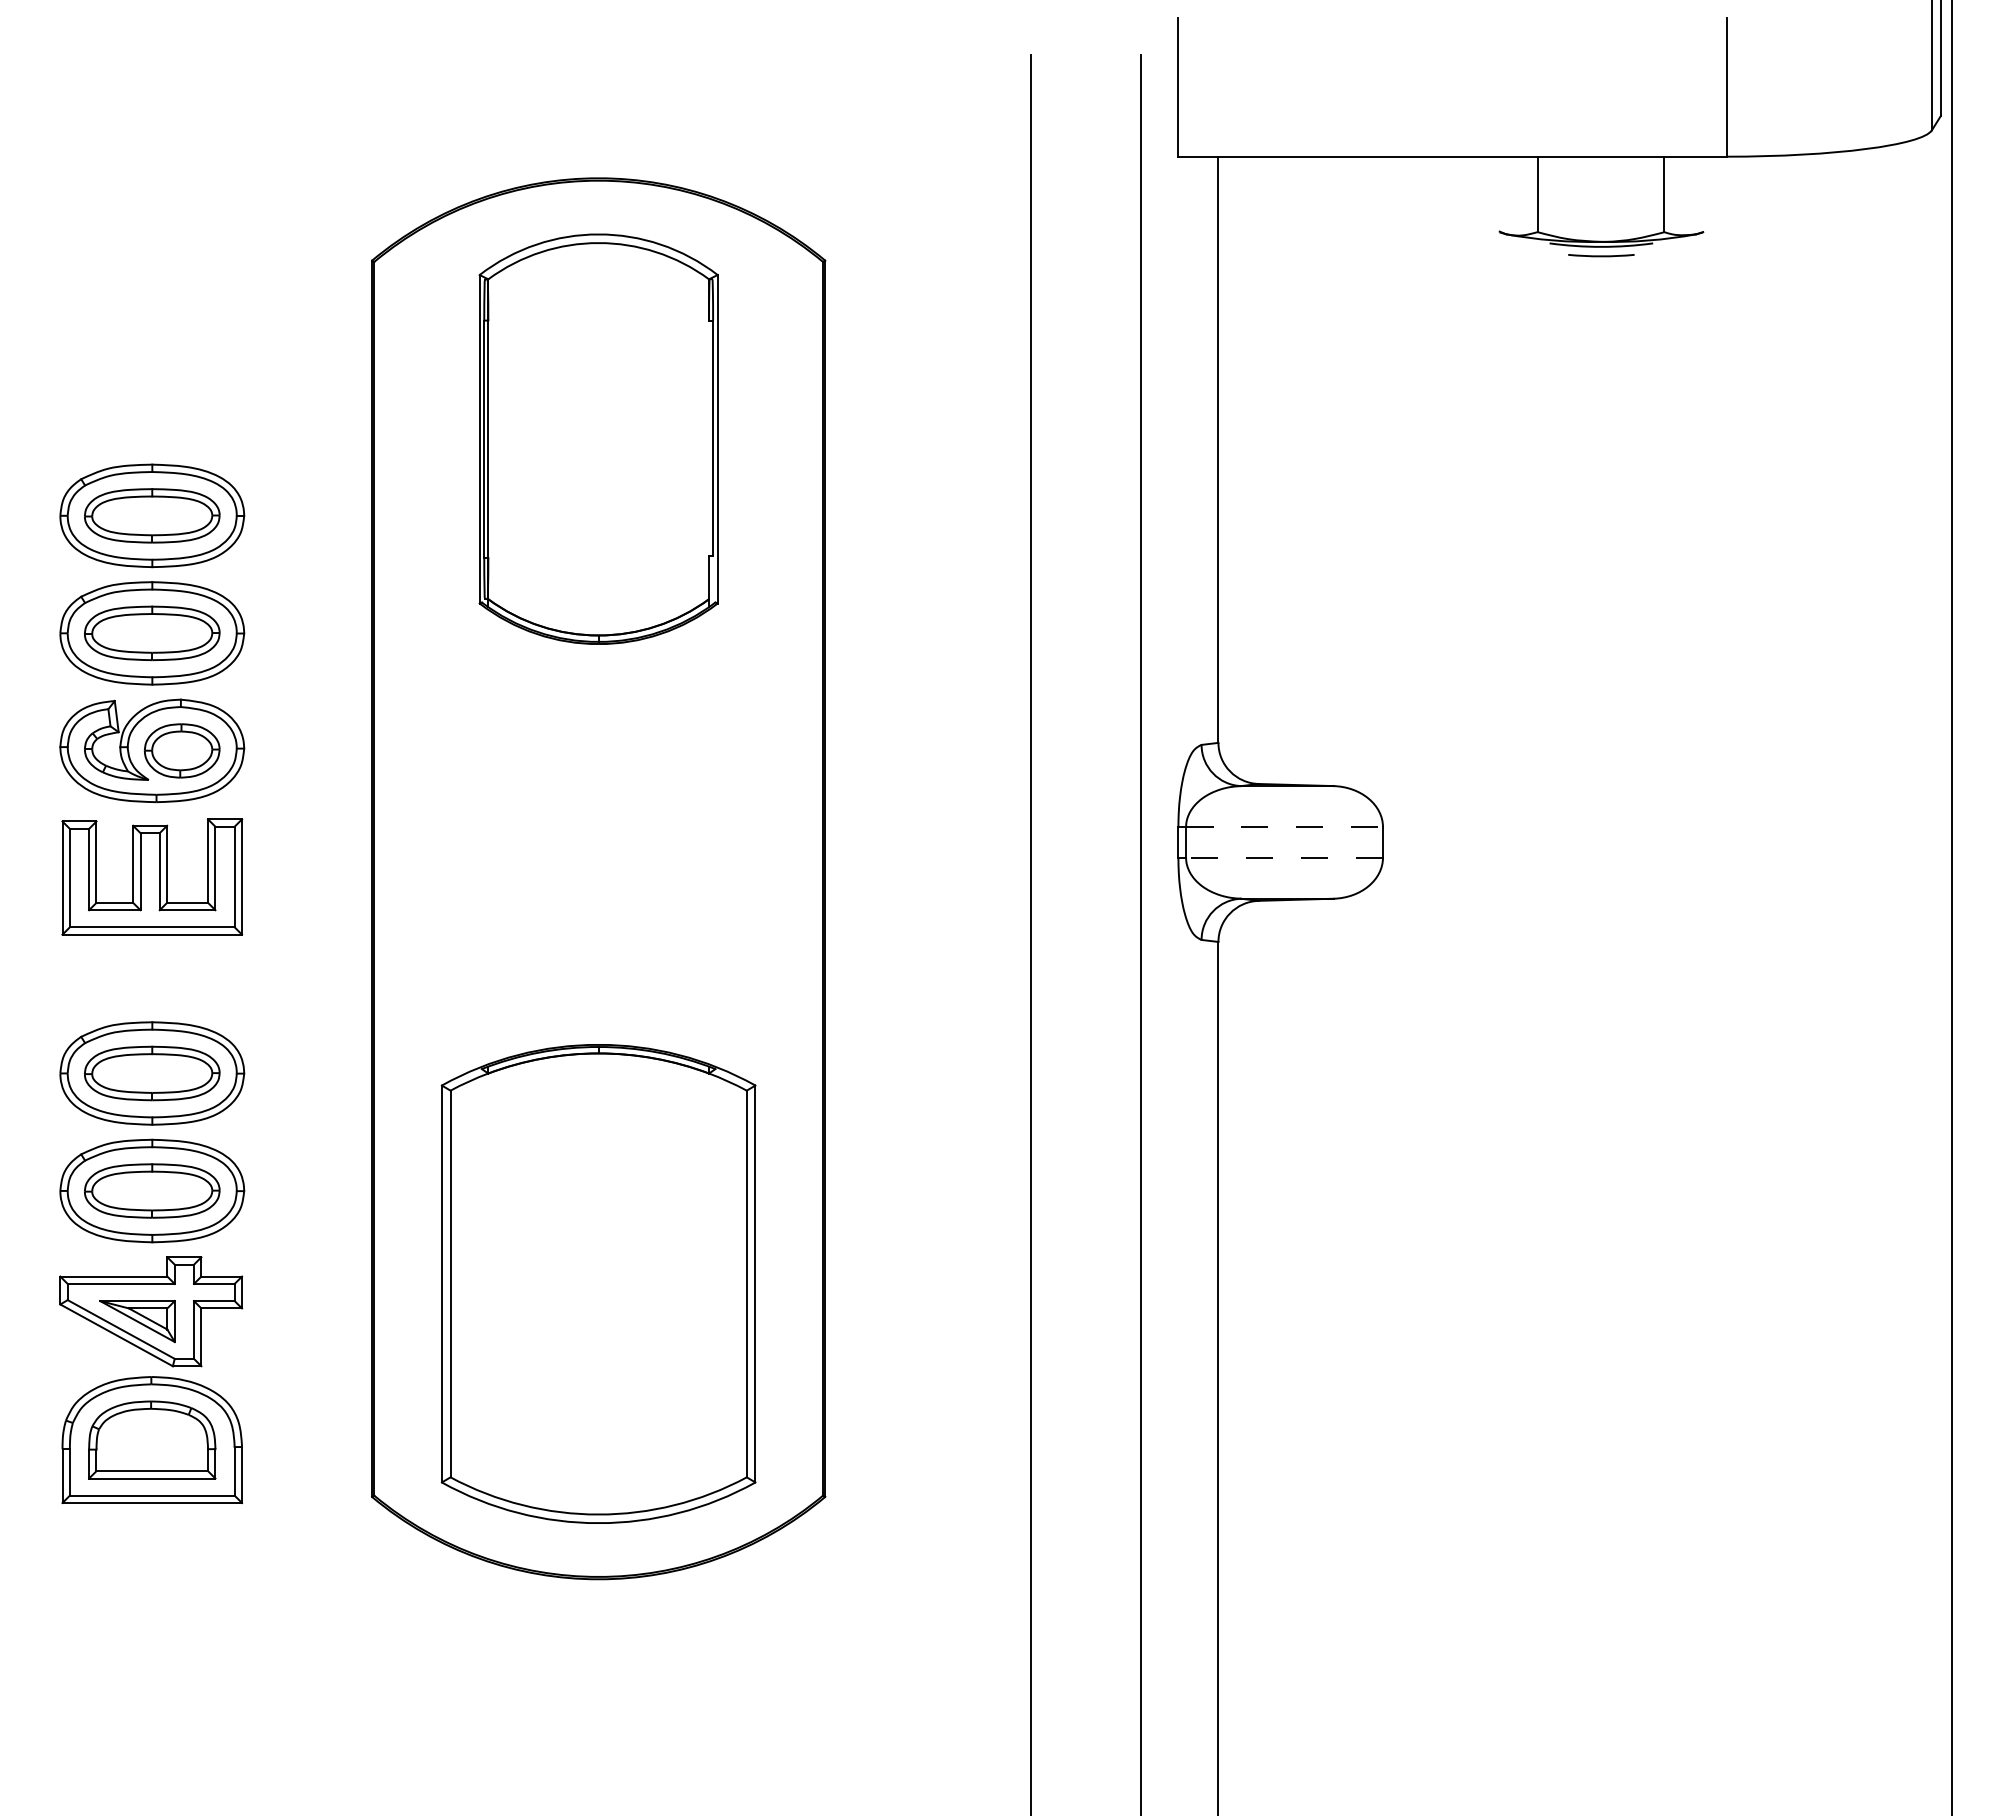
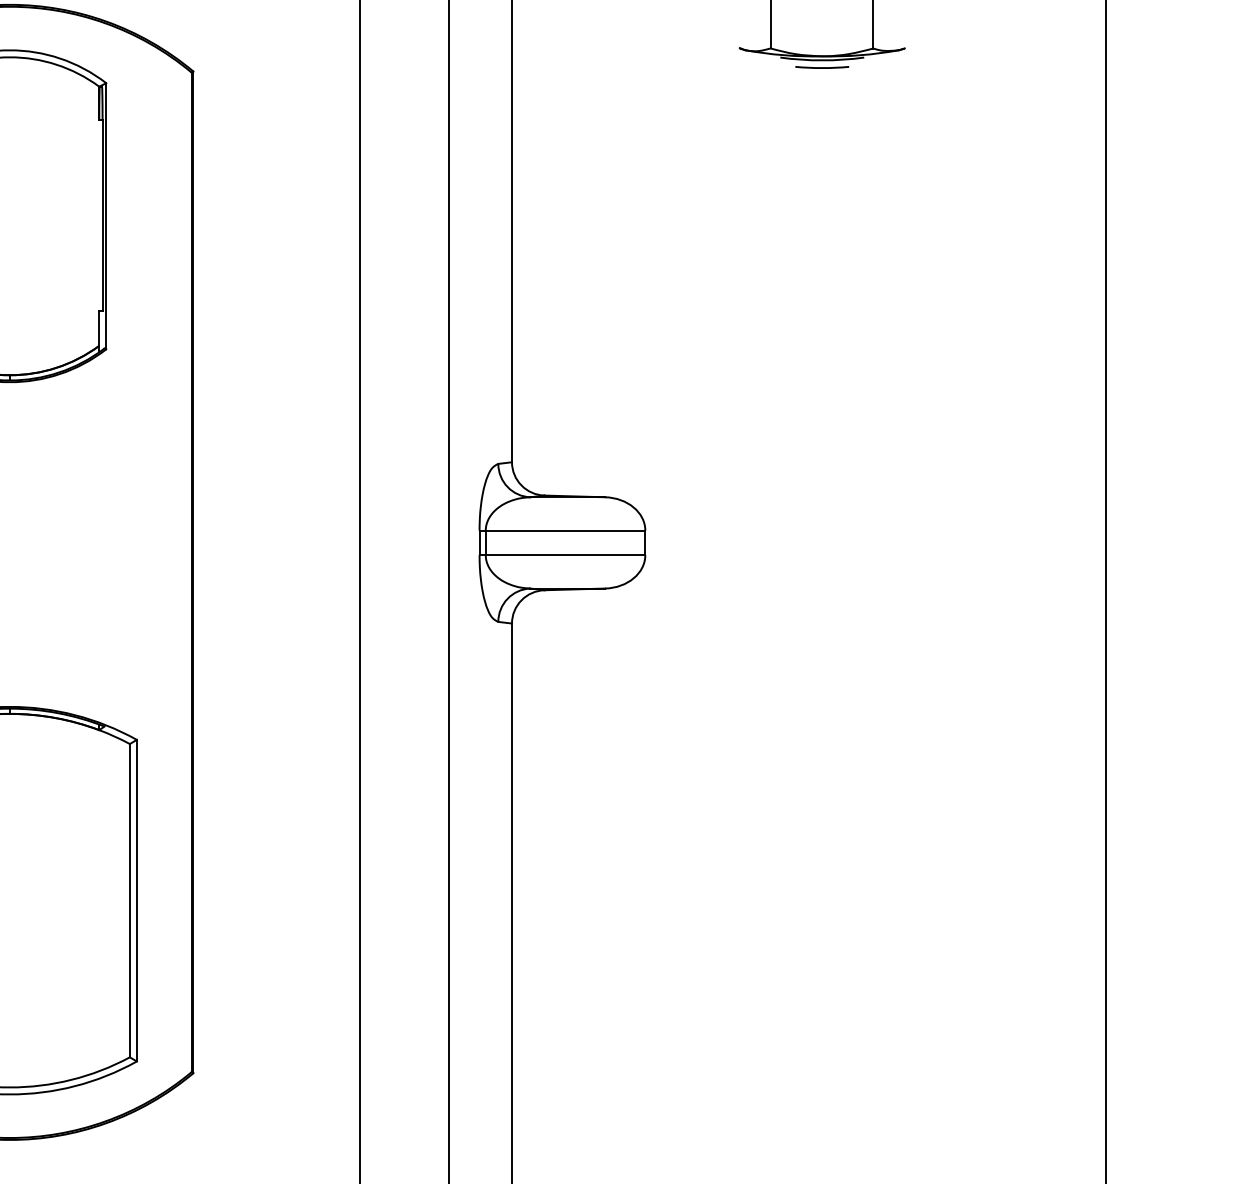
line: (1285, 827) -> (566, 530), dashed -> solid
line: (1284, 857) -> (565, 555), dashed -> solid

